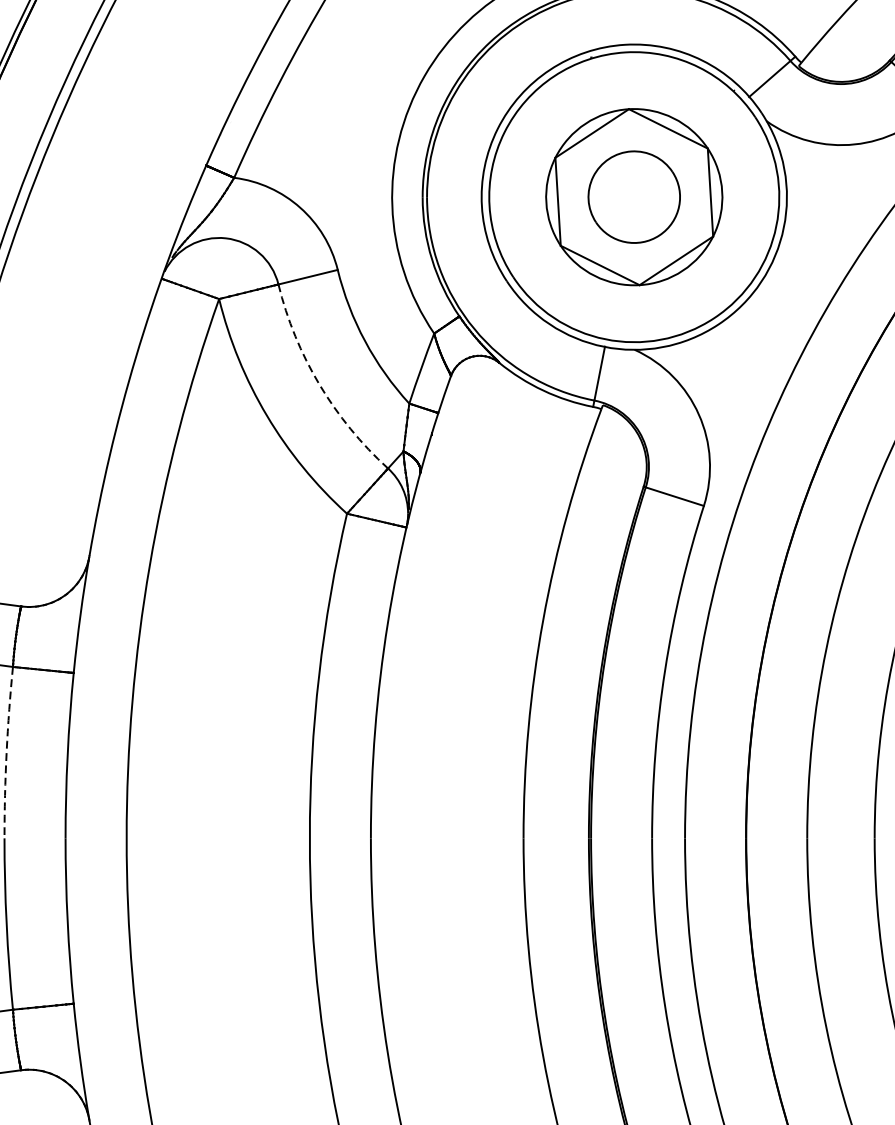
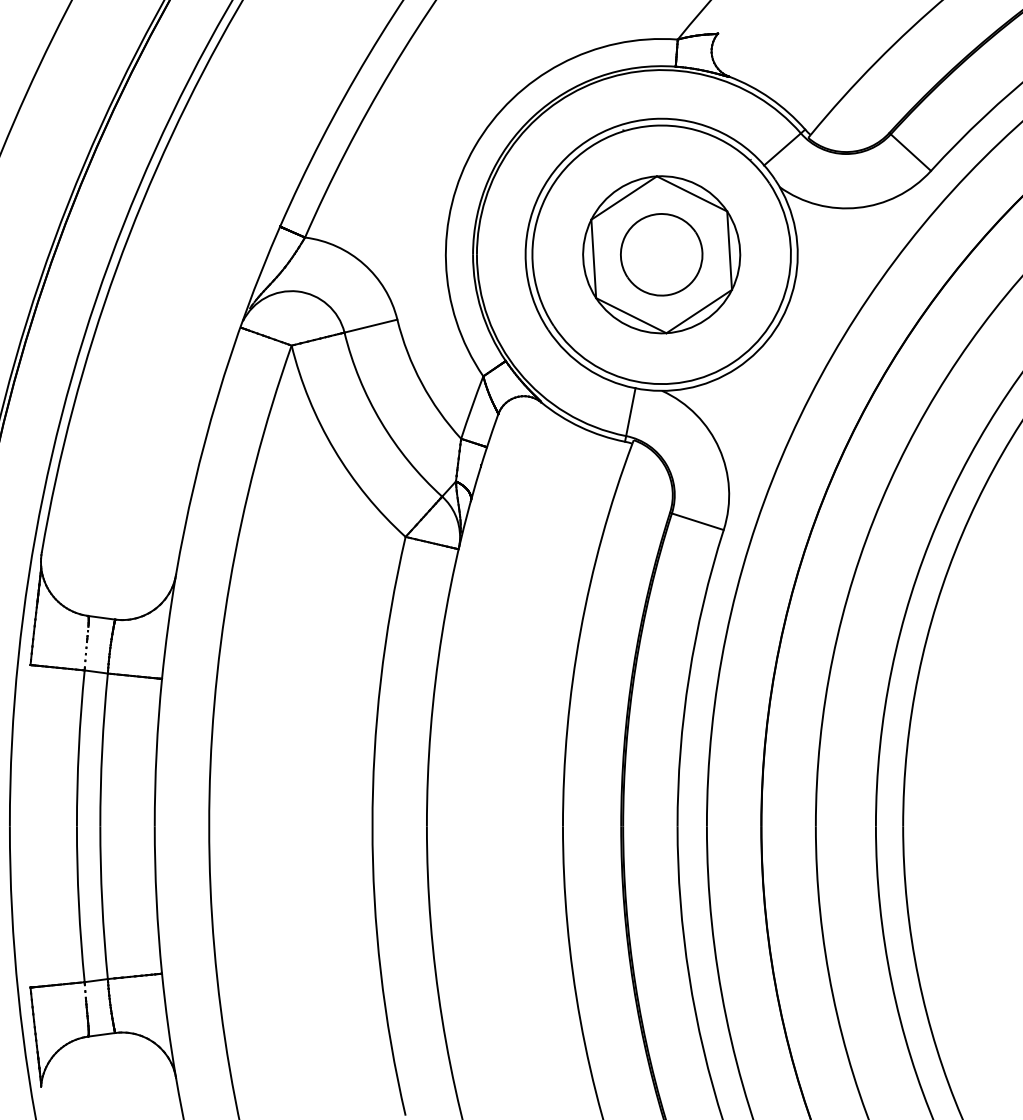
arc: (319, 384) -> (381, 421), dashed -> solid
arc: (6, 752) -> (102, 749), dashed -> solid

